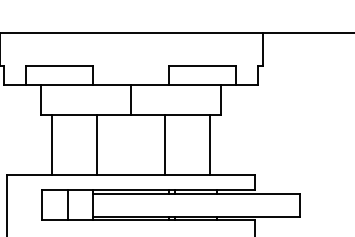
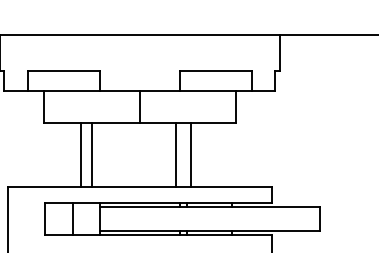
line: (52, 145) -> (81, 155), moved
line: (97, 145) -> (92, 155), moved
line: (209, 145) -> (190, 155), moved

